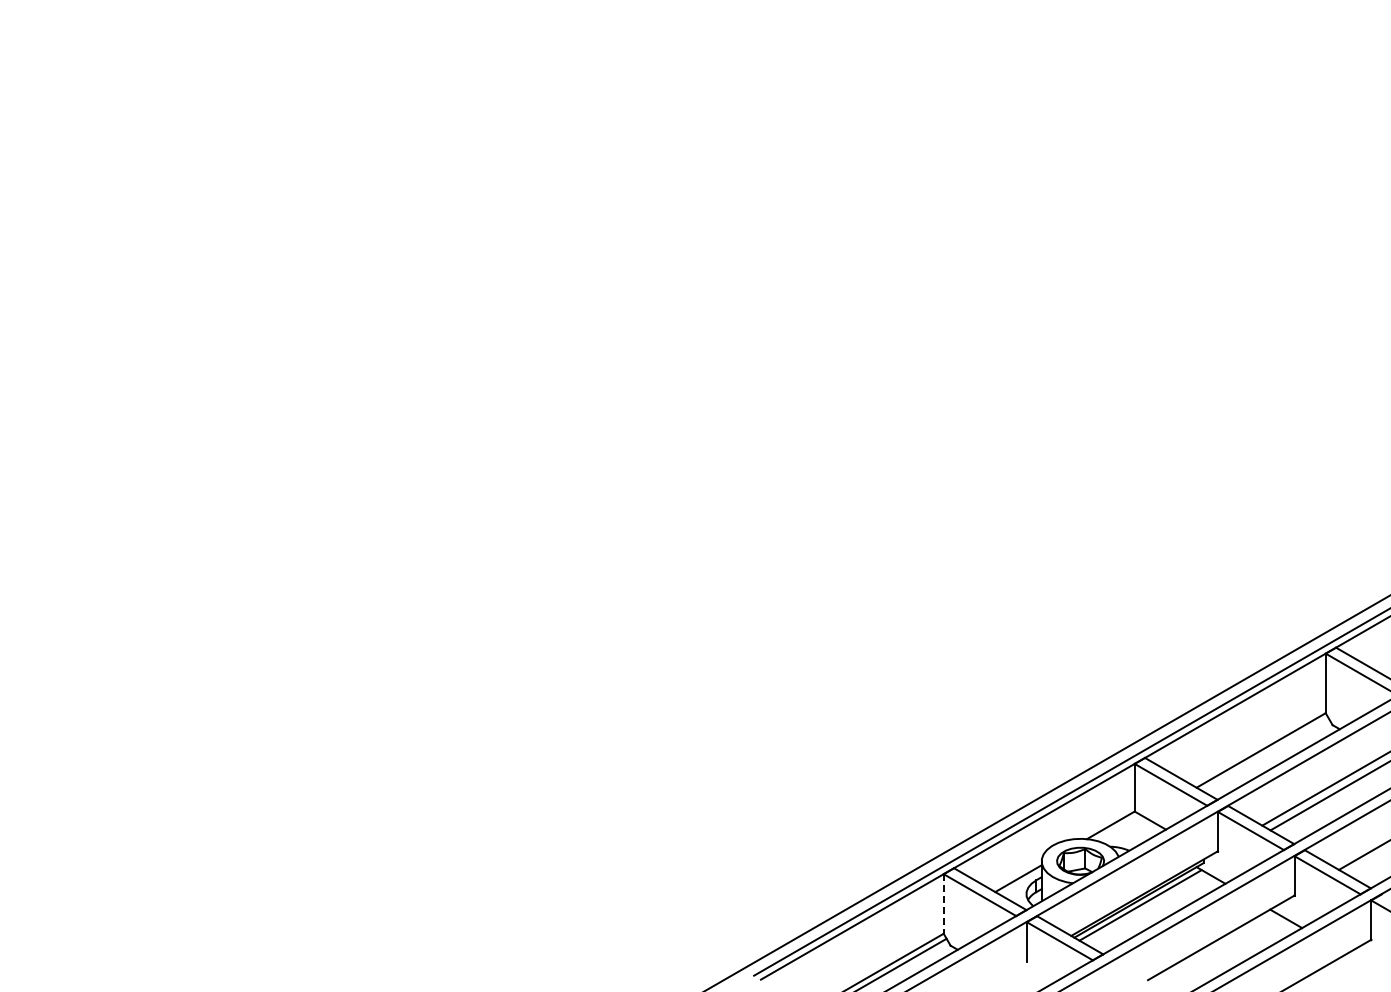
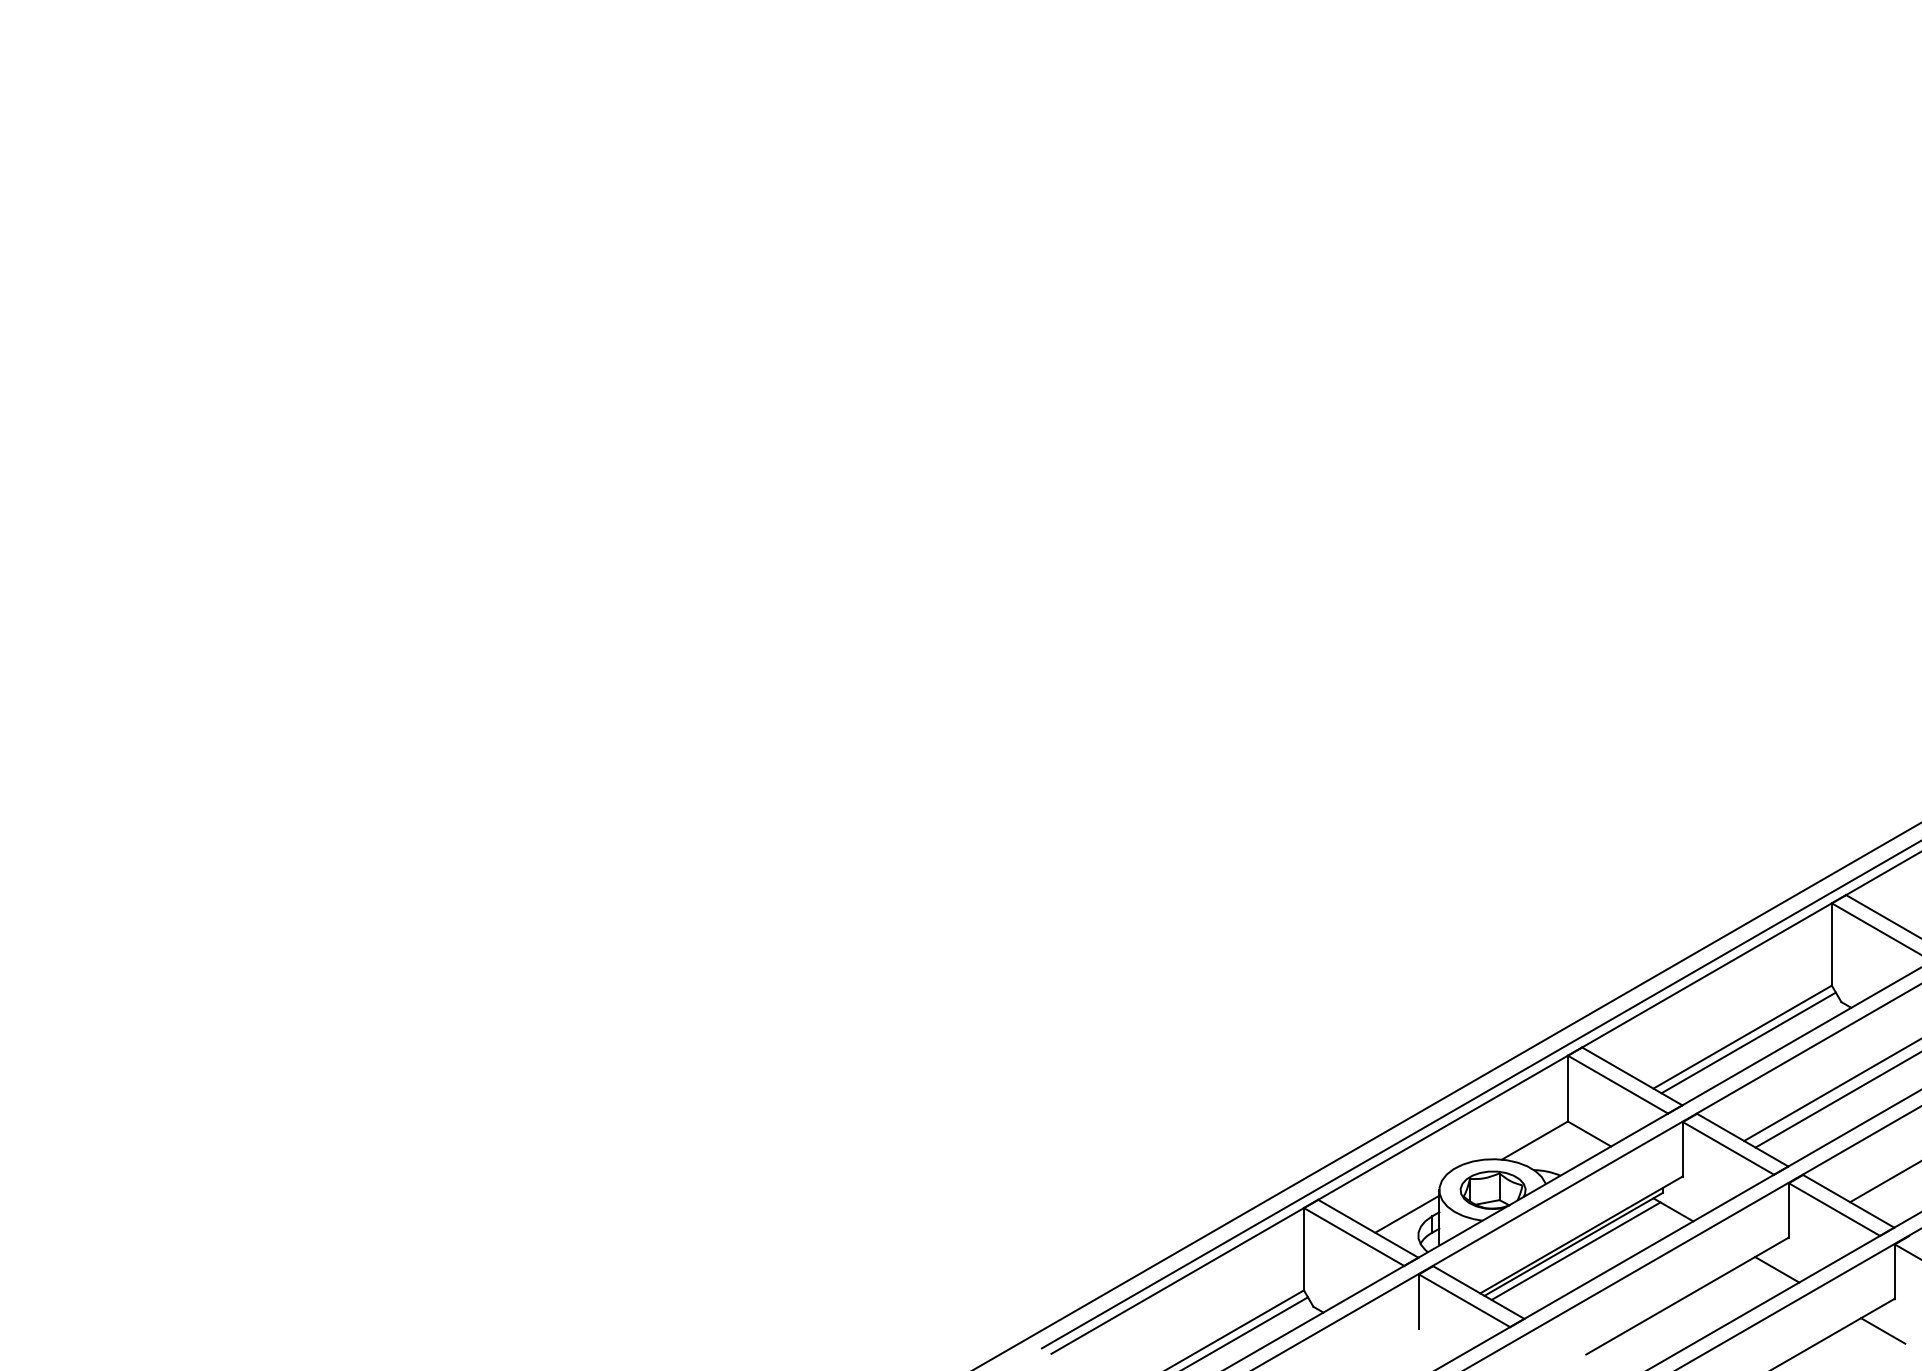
line: (1265, 754) -> (1748, 1042), added
line: (943, 903) -> (1303, 1248), dashed -> solid
line: (1362, 962) -> (1882, 1330), added

